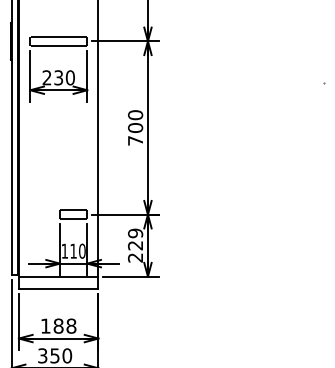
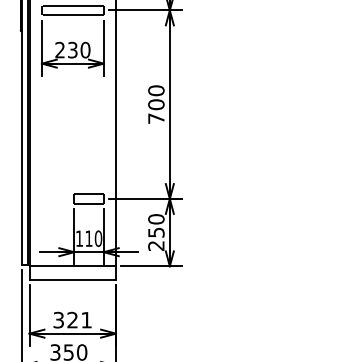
text: (135, 239) -> (156, 225), 229 -> 250
text: (58, 325) -> (72, 319), 188 -> 321

